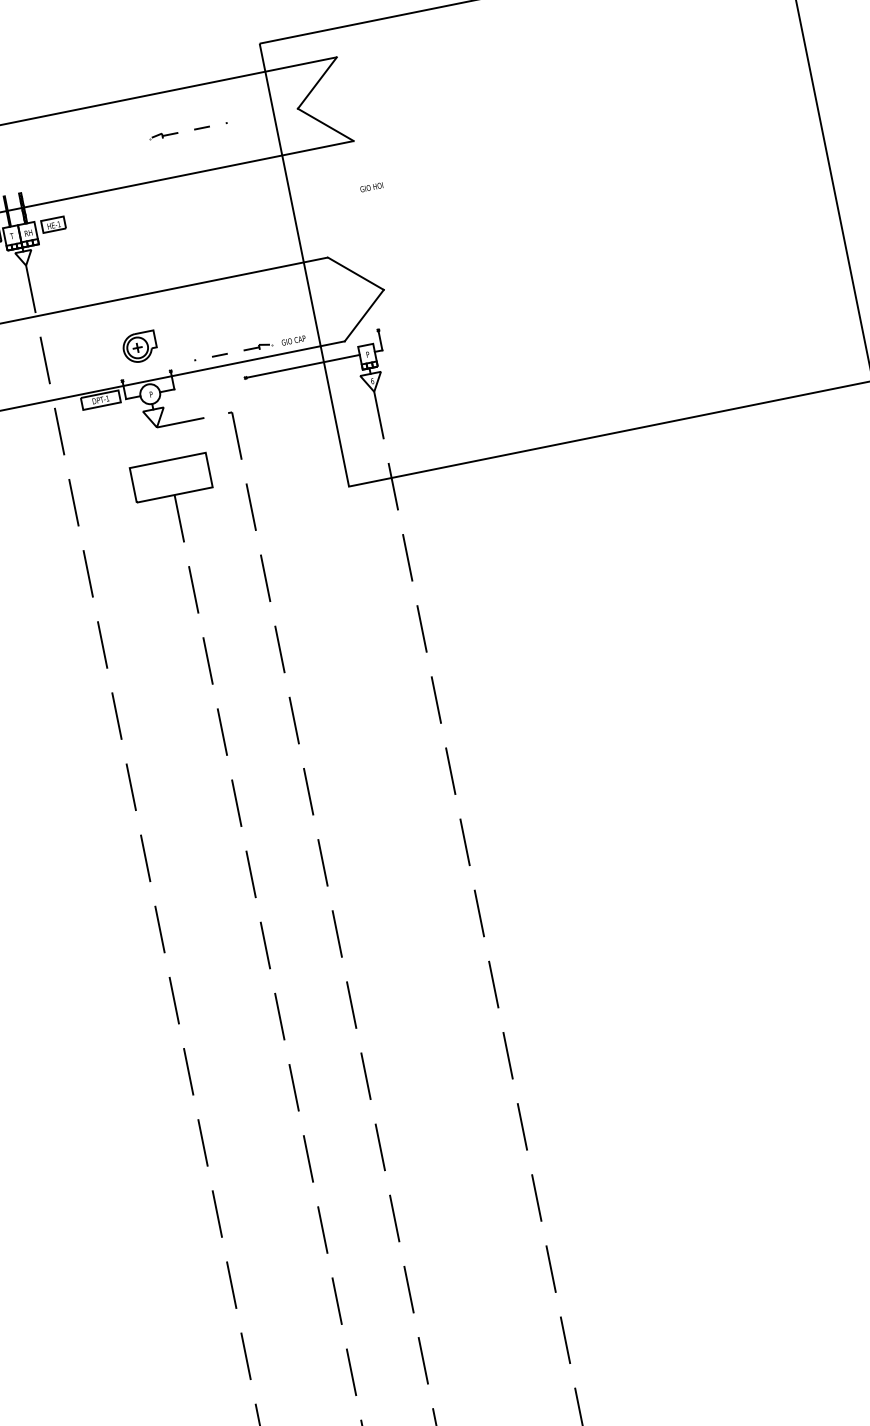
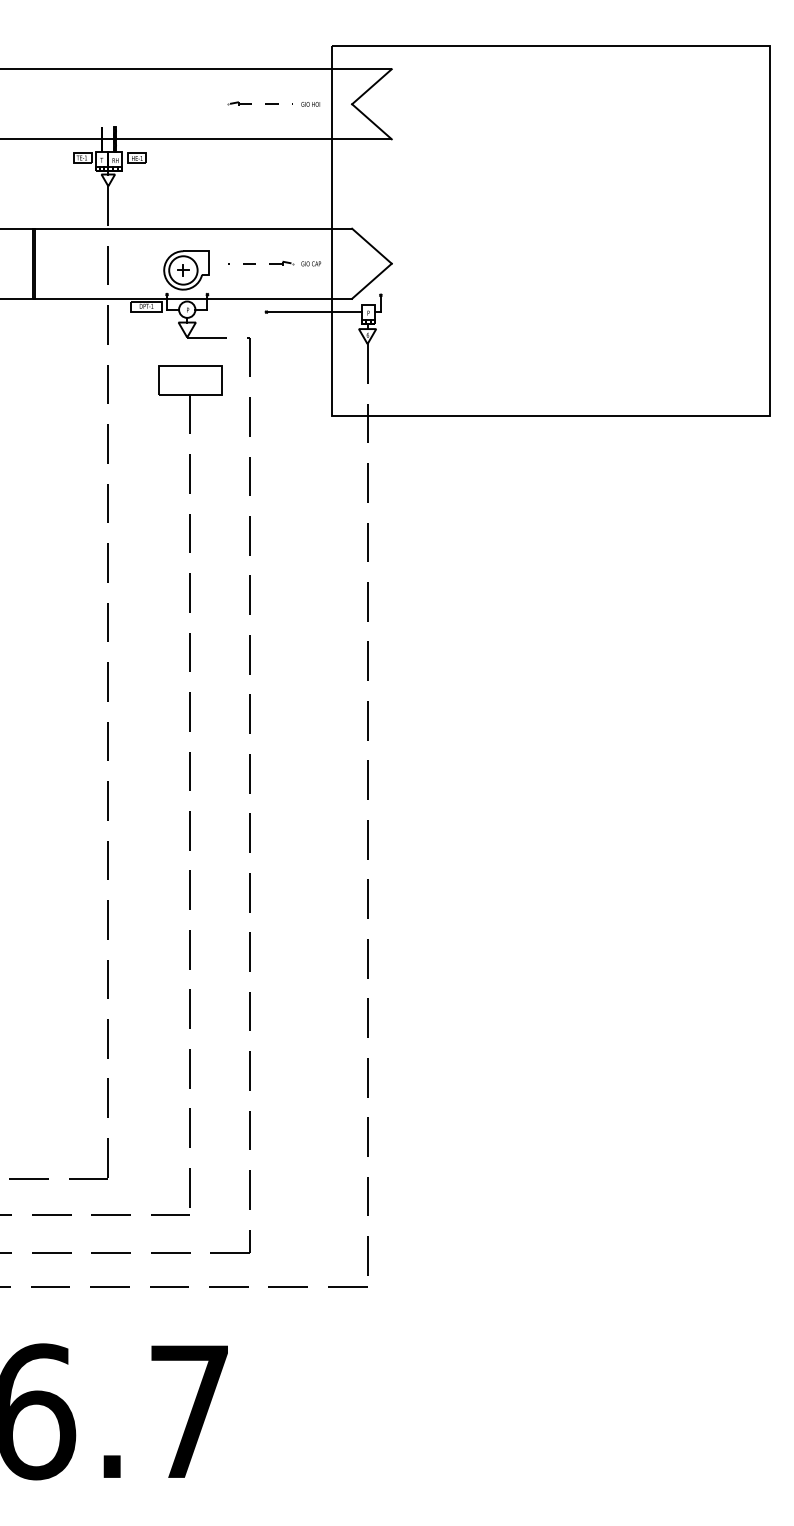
text: (371, 187) -> (310, 104), moved
part: (139, 347) -> (186, 270), size x1.67
part: (249, 348) -> (274, 263), moved

